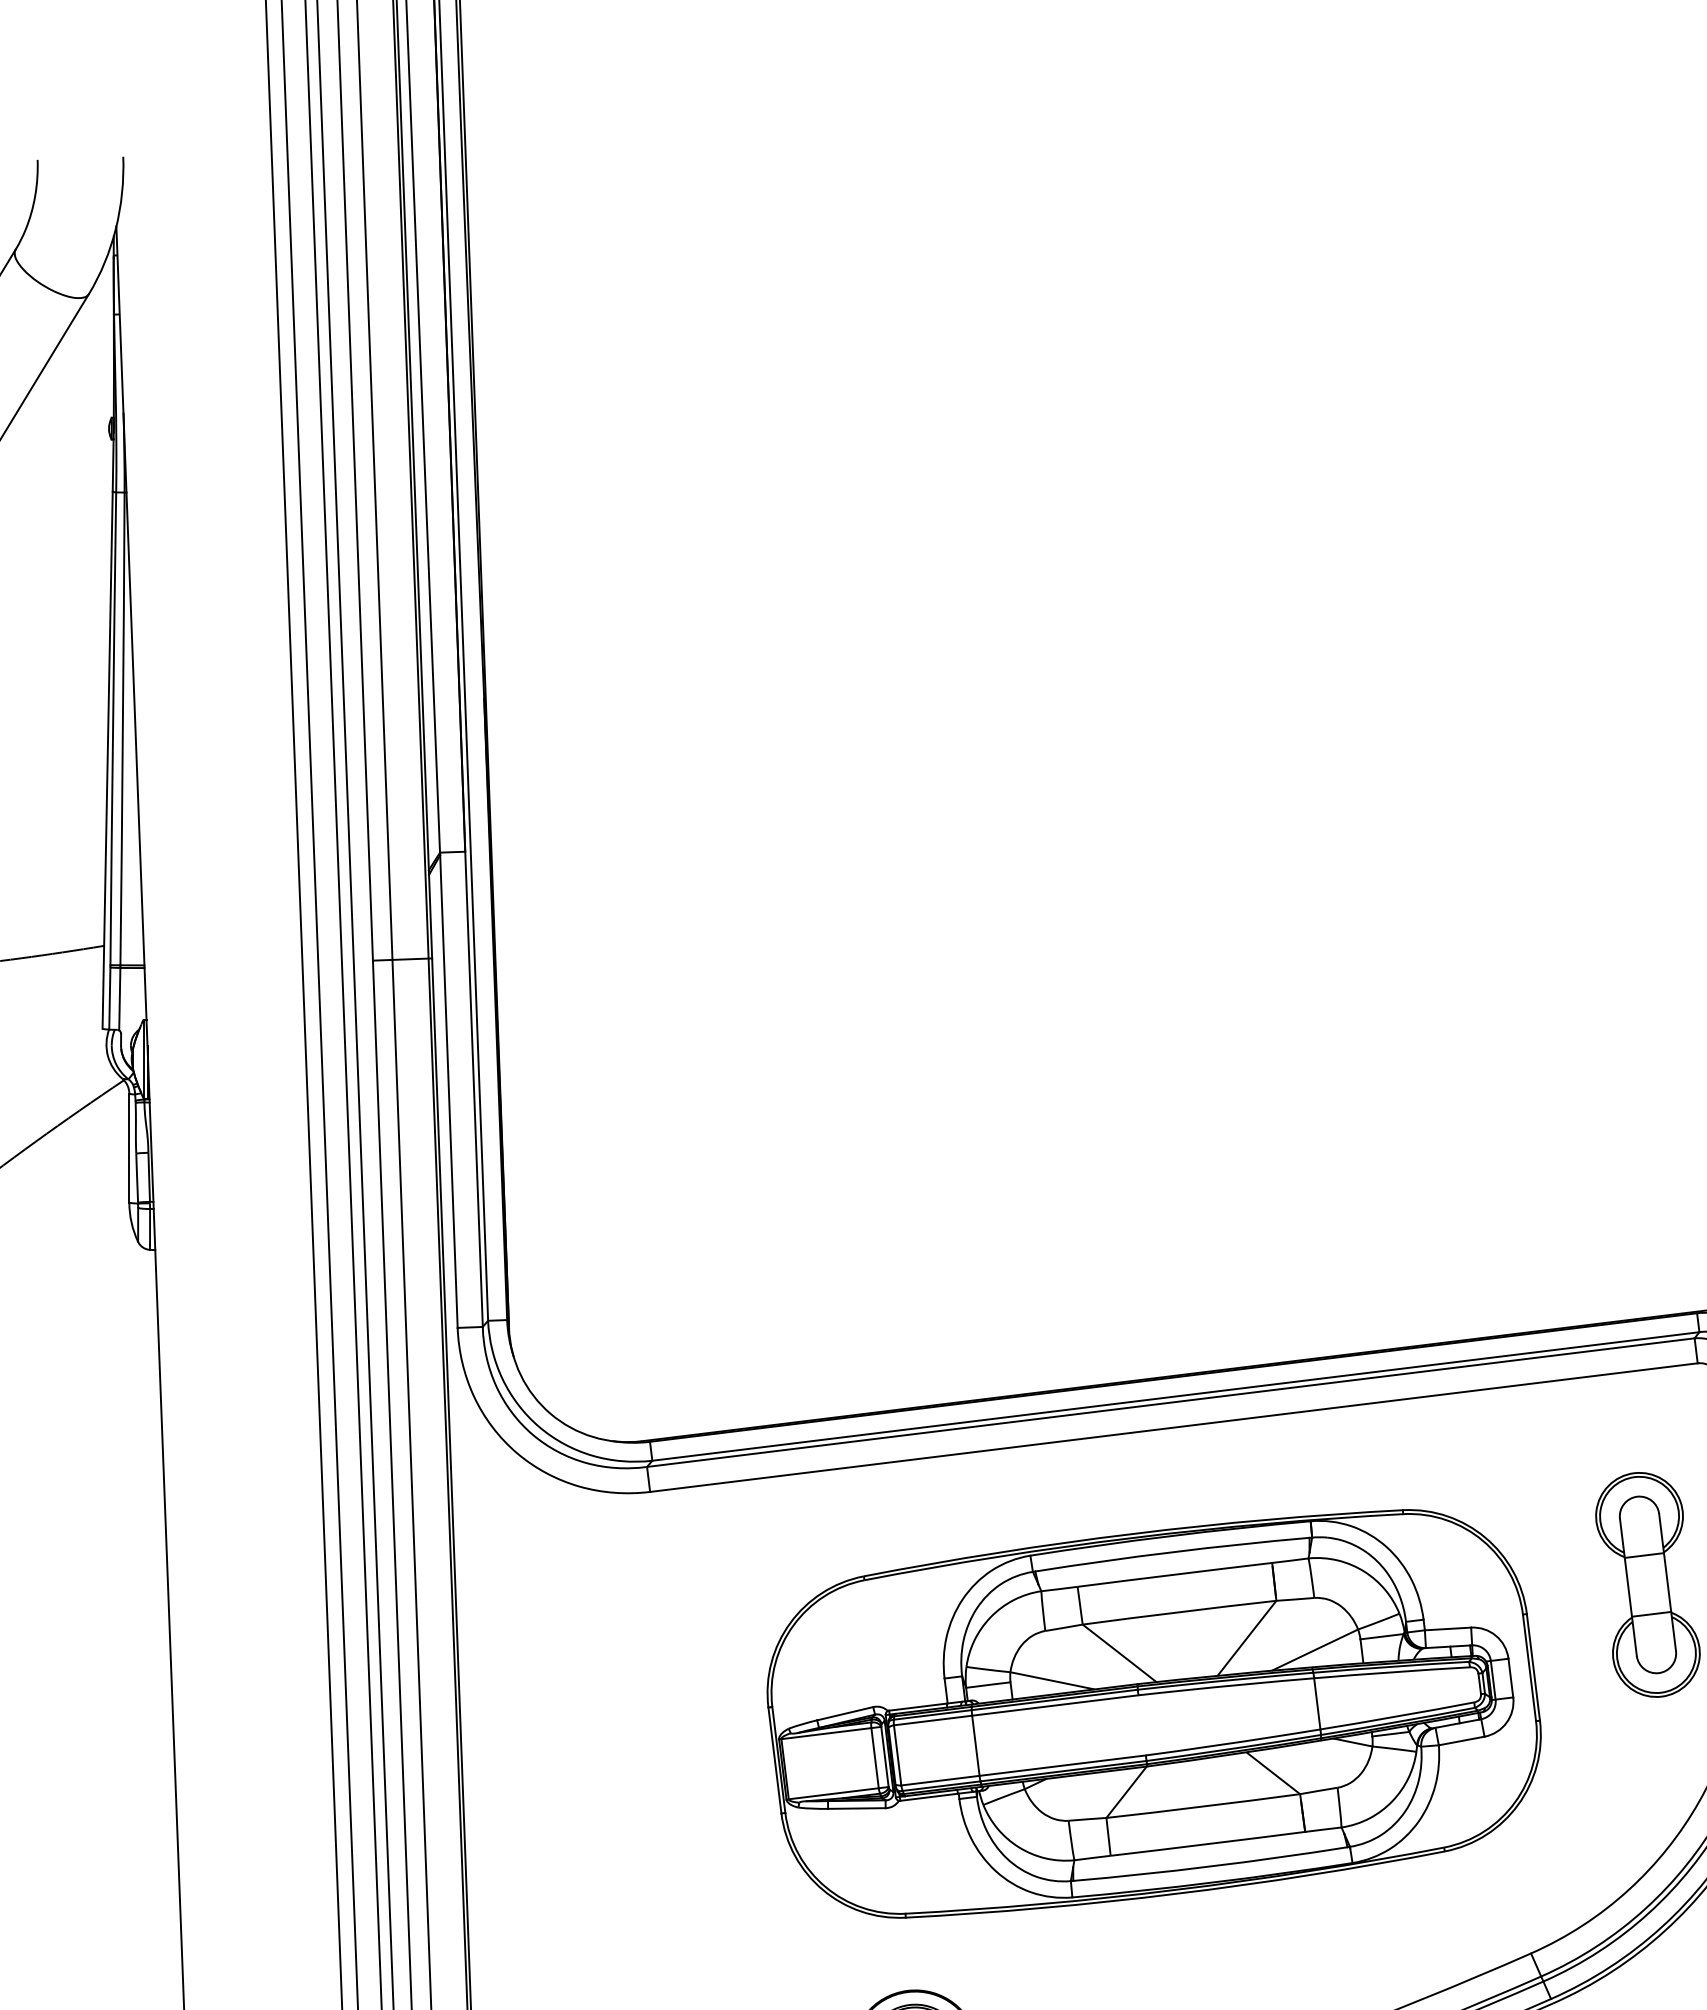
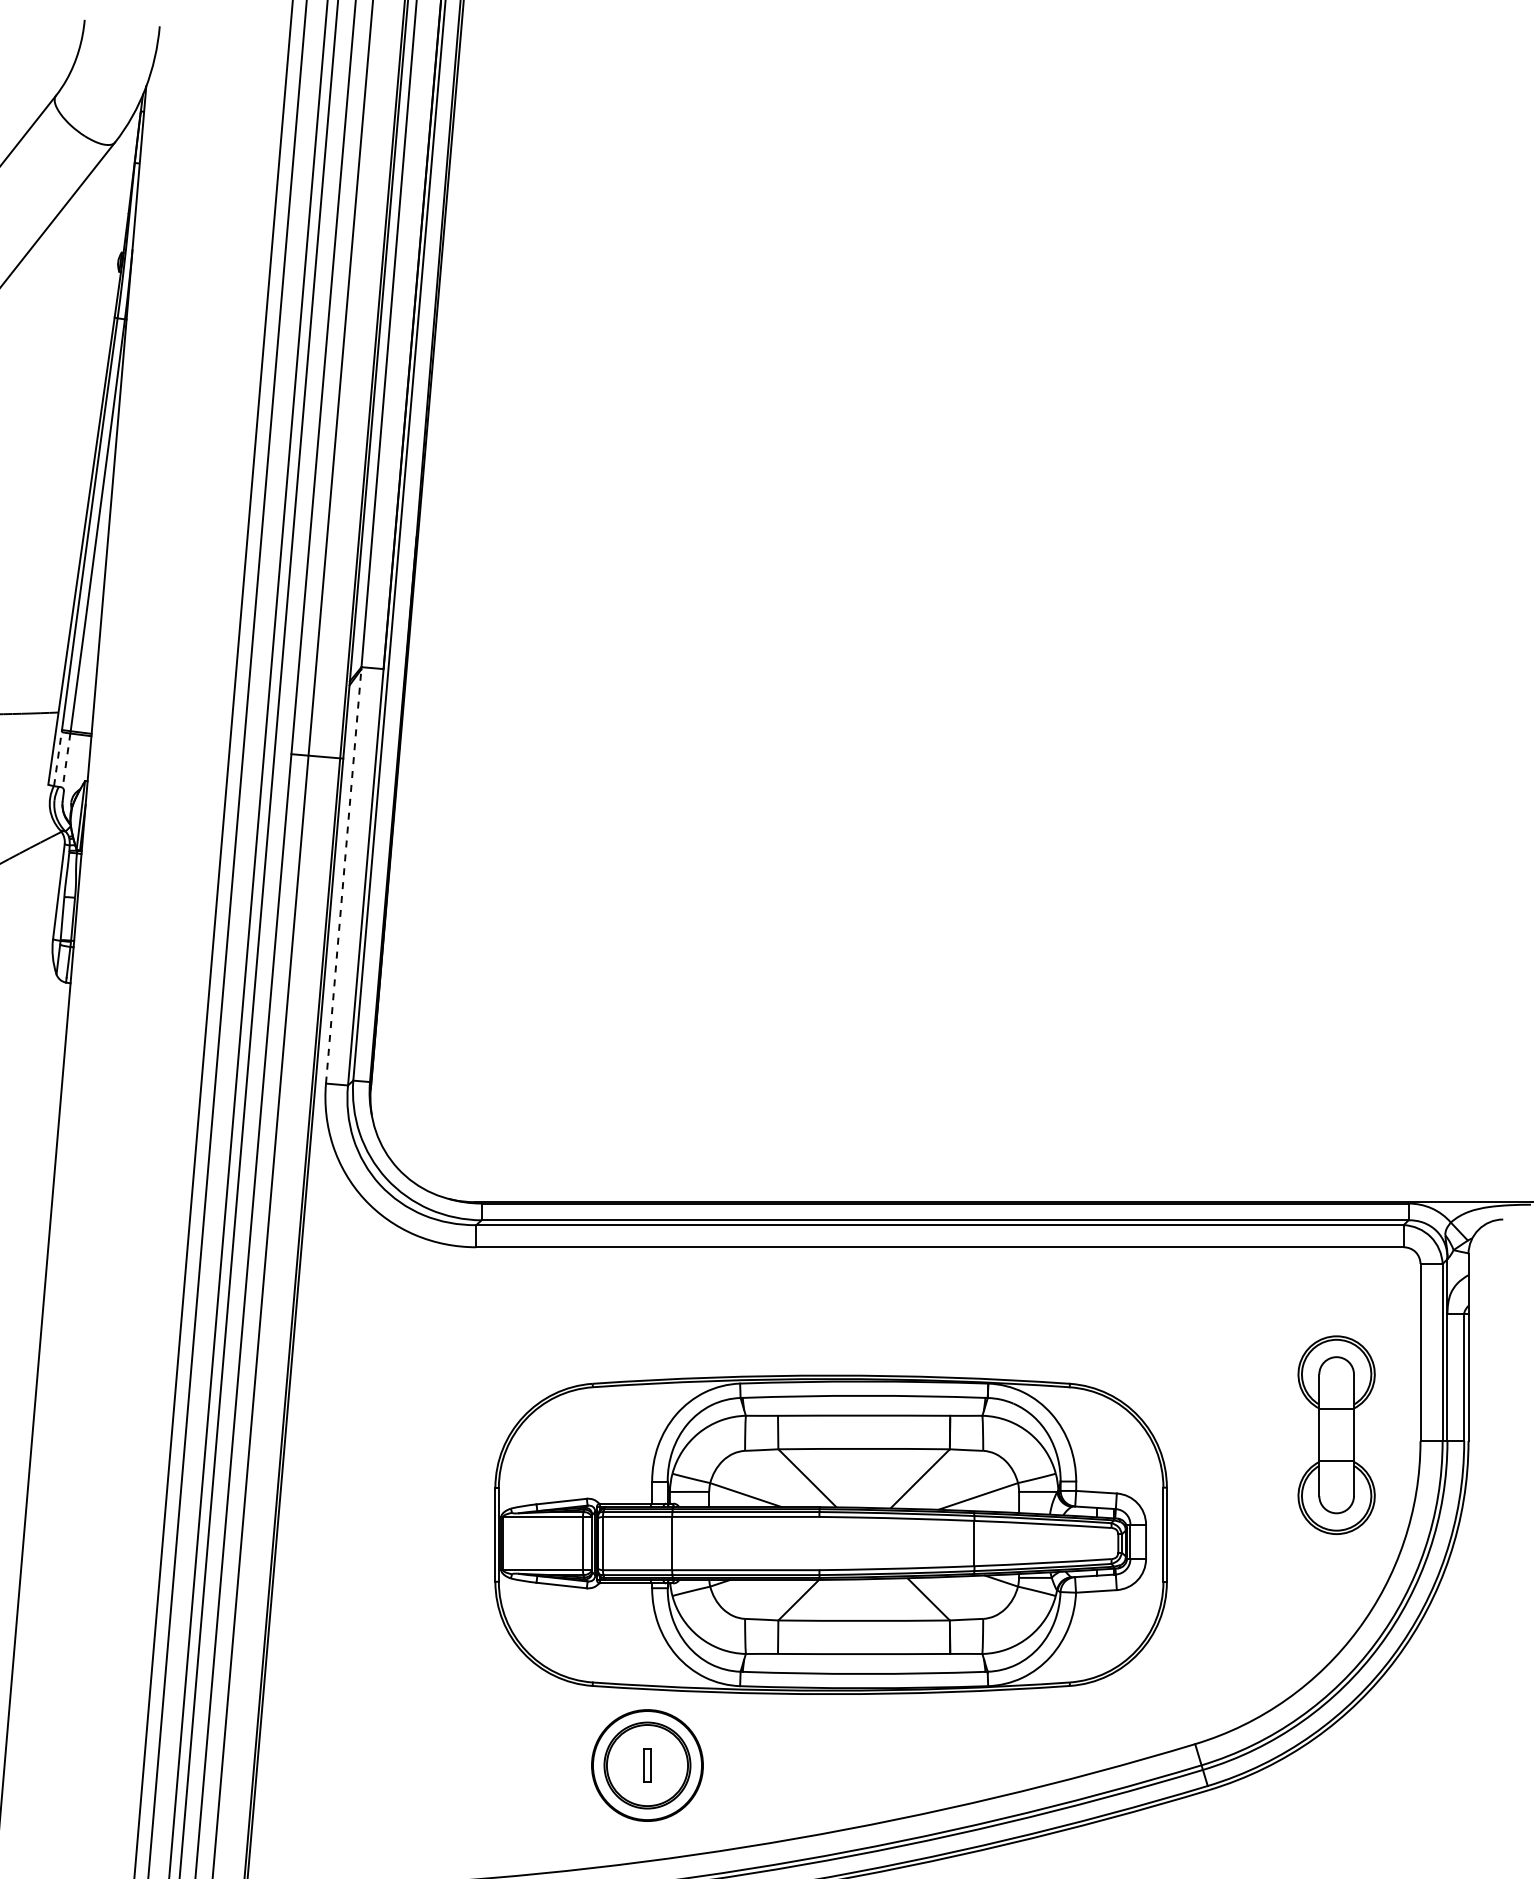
line: (109, 997) -> (57, 758), solid -> dashed
line: (119, 1000) -> (66, 761), solid -> dashed
line: (448, 1091) -> (343, 876), solid -> dashed
part: (1153, 1713) -> (830, 1534), moved

